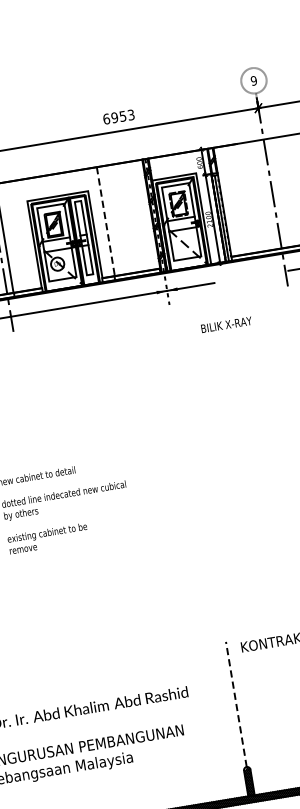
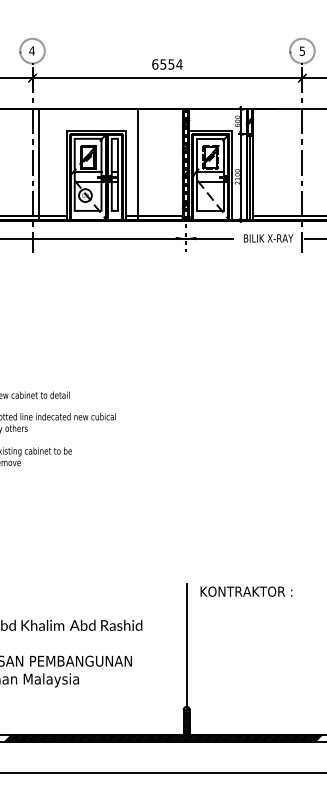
text: (253, 80) -> (302, 50), 9 -> 5
text: (123, 116) -> (171, 64), 6953 -> 6554
line: (106, 221) -> (138, 162), dashed -> solid
text: (226, 324) -> (268, 238), moved
line: (236, 704) -> (186, 645), dashed -> solid

